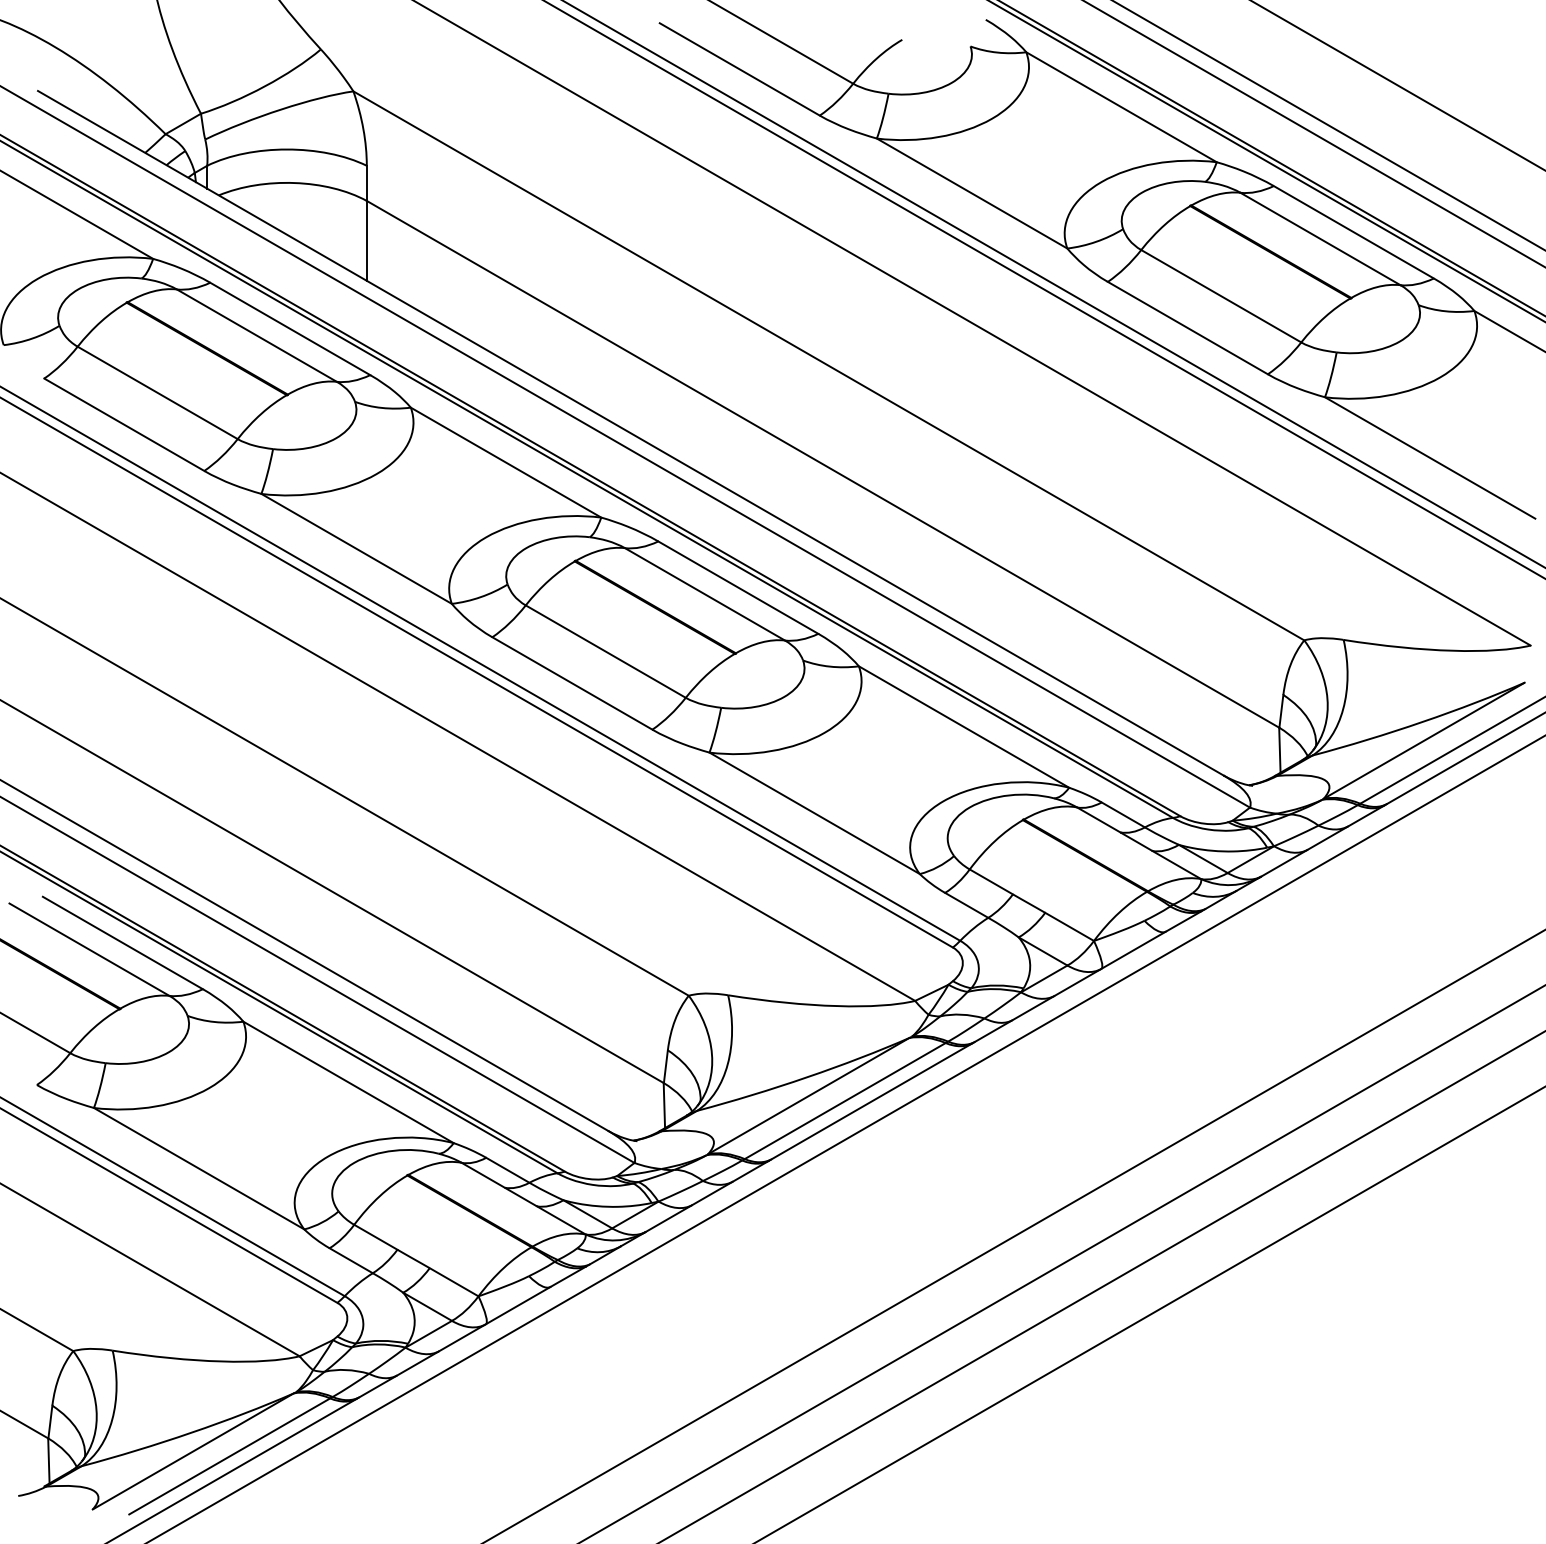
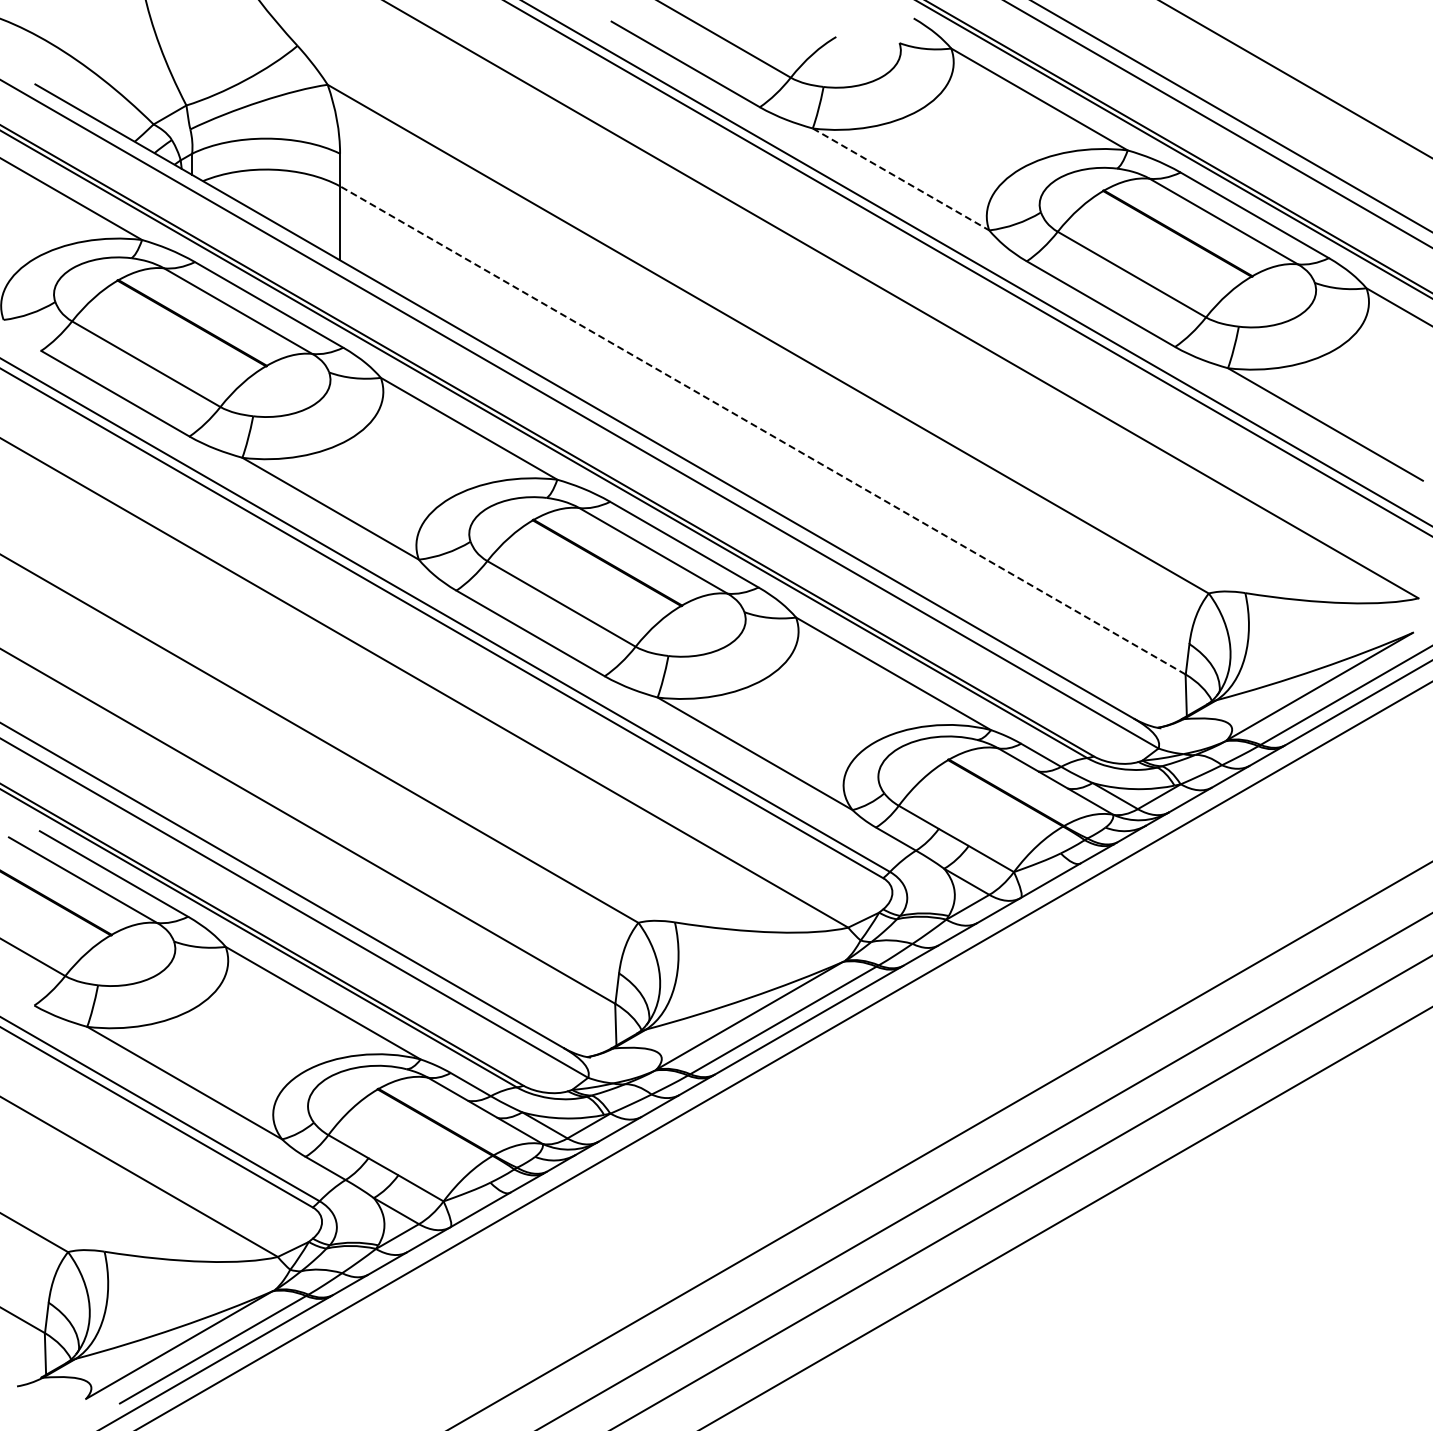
line: (972, 193) -> (901, 179), solid -> dashed
line: (822, 464) -> (762, 430), solid -> dashed

